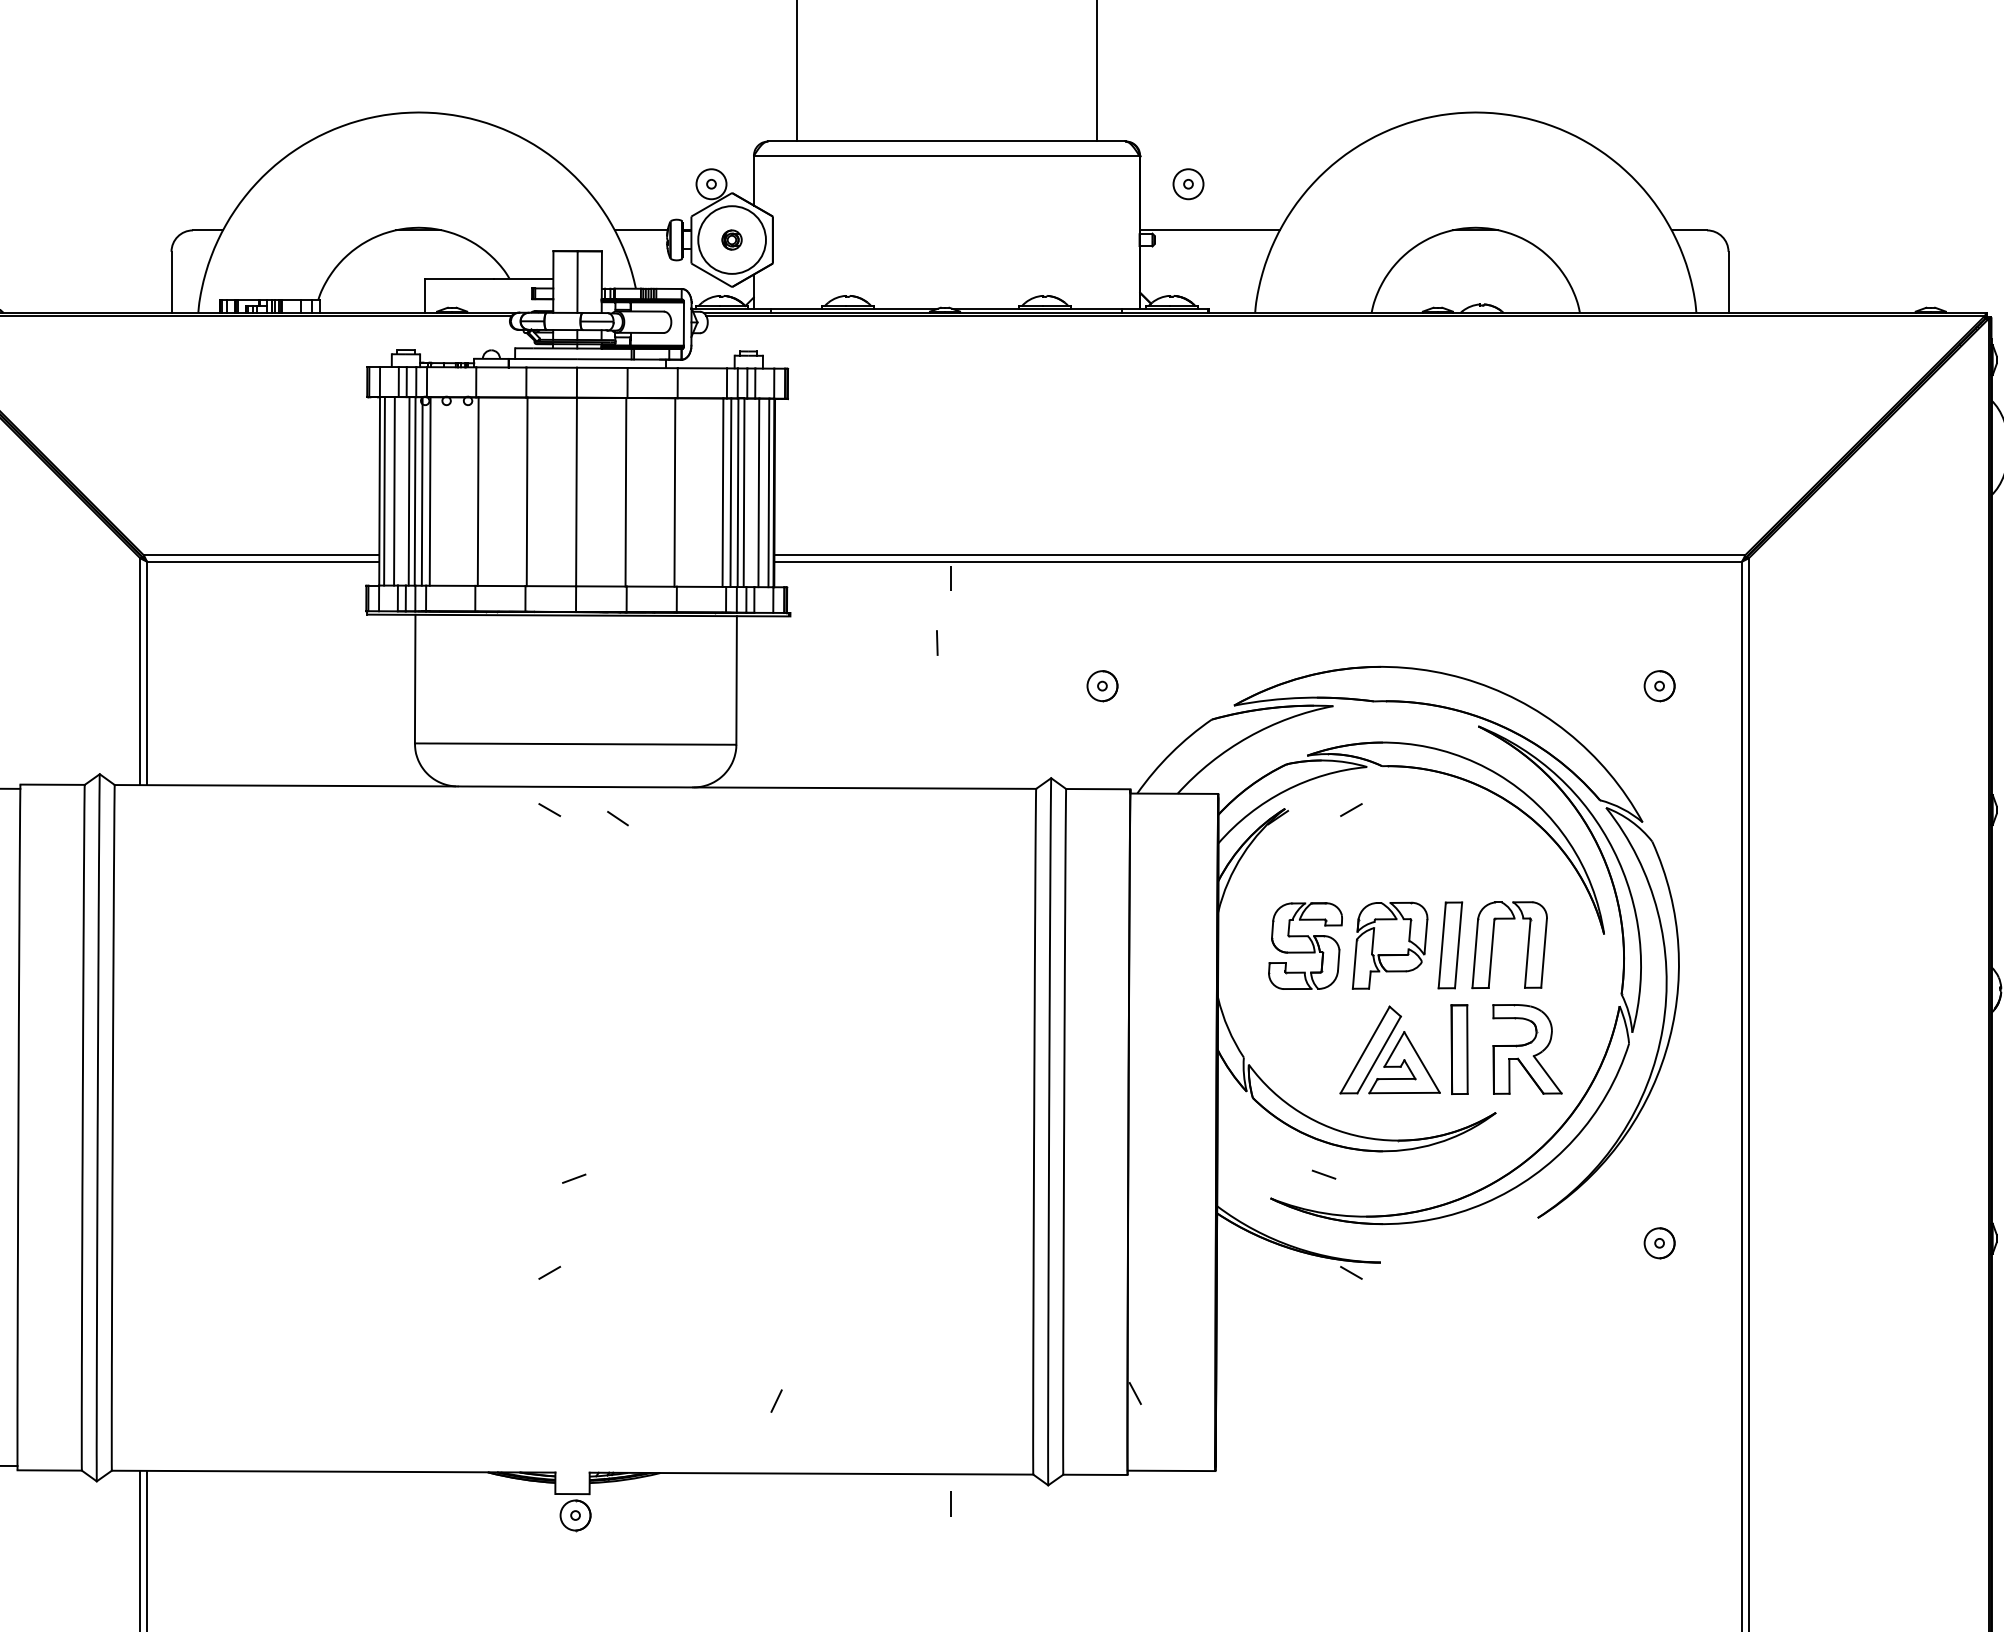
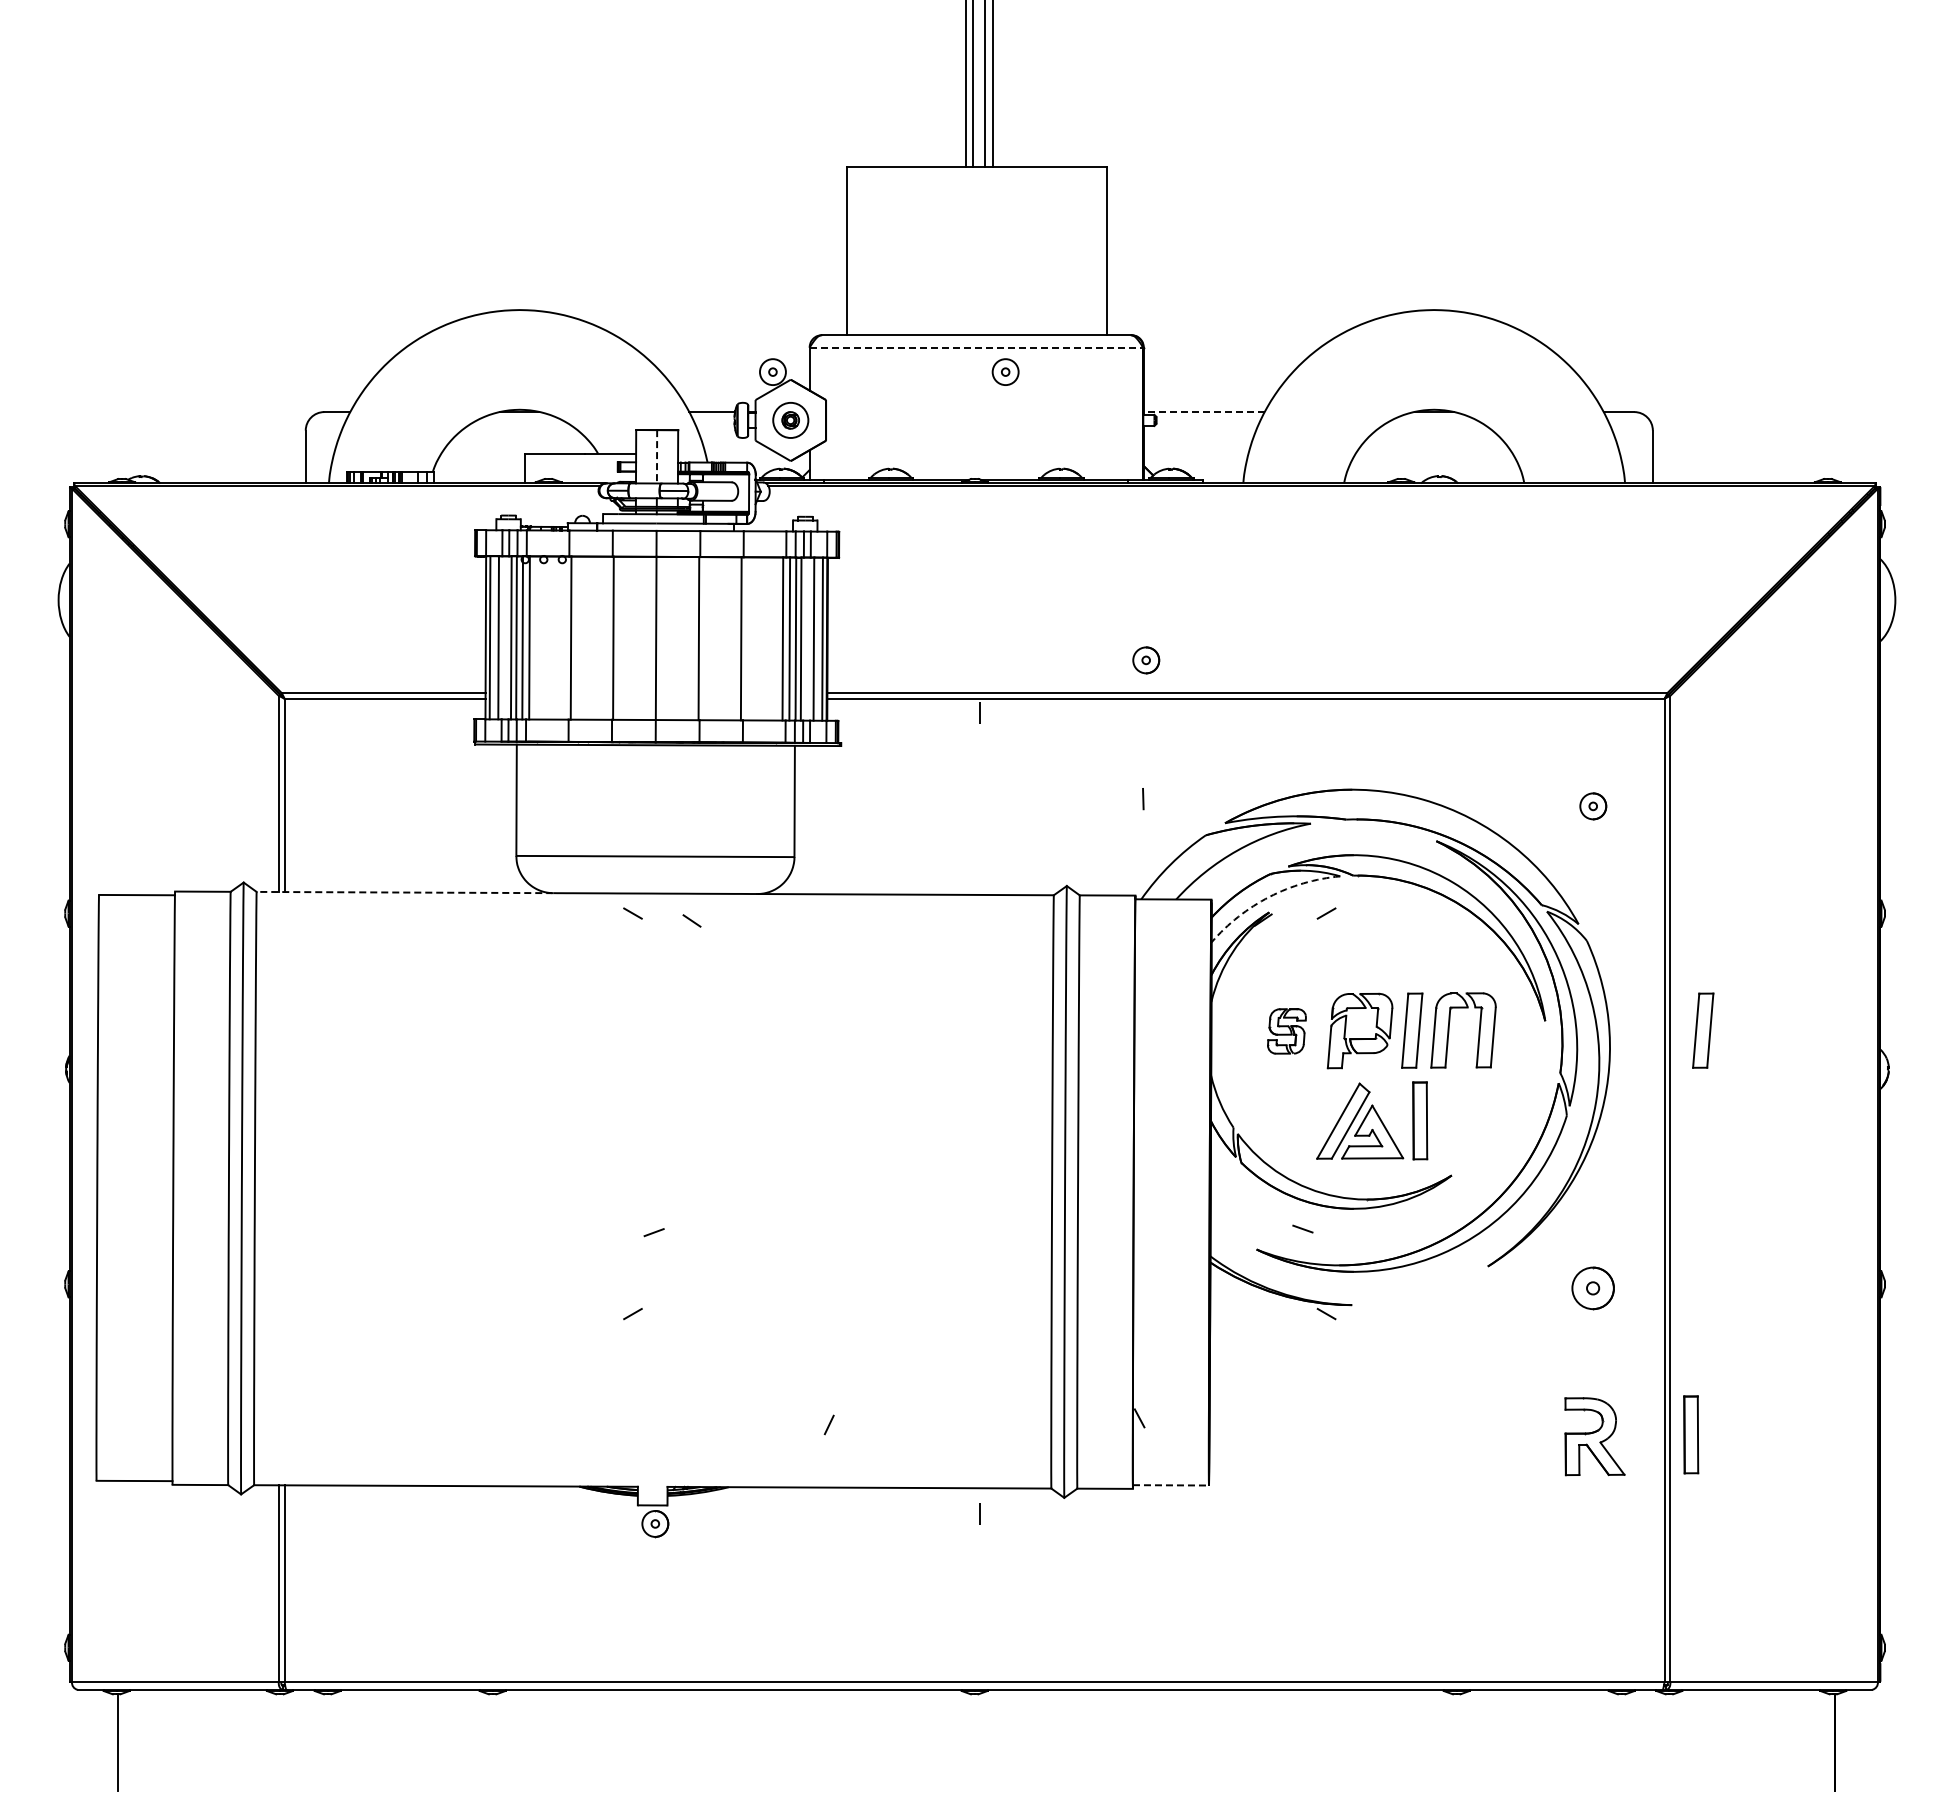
line: (946, 155) -> (976, 347), solid -> dashed
part: (1188, 183) -> (1005, 371), moved
line: (1209, 230) -> (1203, 412), solid -> dashed
circle: (731, 240) -> (790, 420), size x0.6
line: (578, 281) -> (657, 456), solid -> dashed
line: (937, 643) -> (1143, 799), moved
part: (1102, 686) -> (1146, 660), moved
line: (285, 785) -> (404, 892), solid -> dashed
arc: (1285, 790) -> (1269, 896), solid -> dashed
part: (1787, 945) -> (1703, 1030), added
part: (1305, 946) -> (1286, 1031), size x0.6
part: (1526, 1049) -> (1594, 1436), moved
part: (1659, 1243) -> (1593, 1288), size x1.6
part: (1773, 1412) -> (1691, 1434), added
line: (1172, 1471) -> (1171, 1485), solid -> dashed

